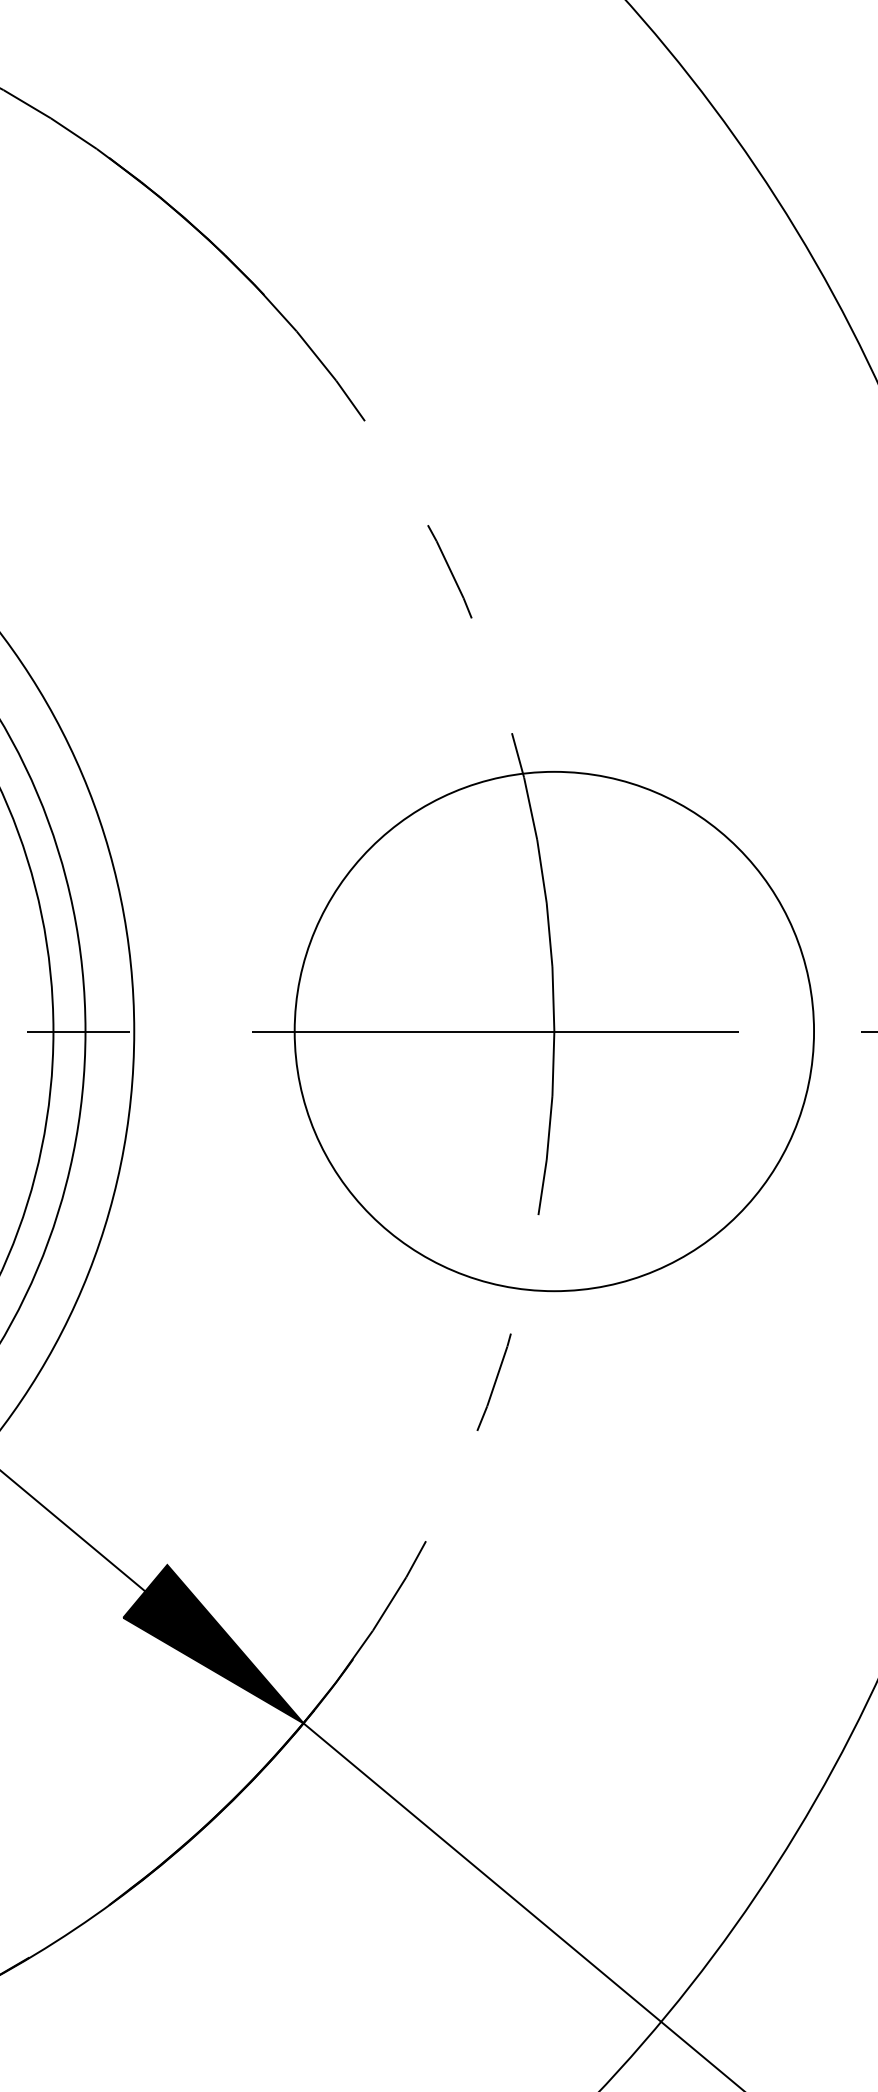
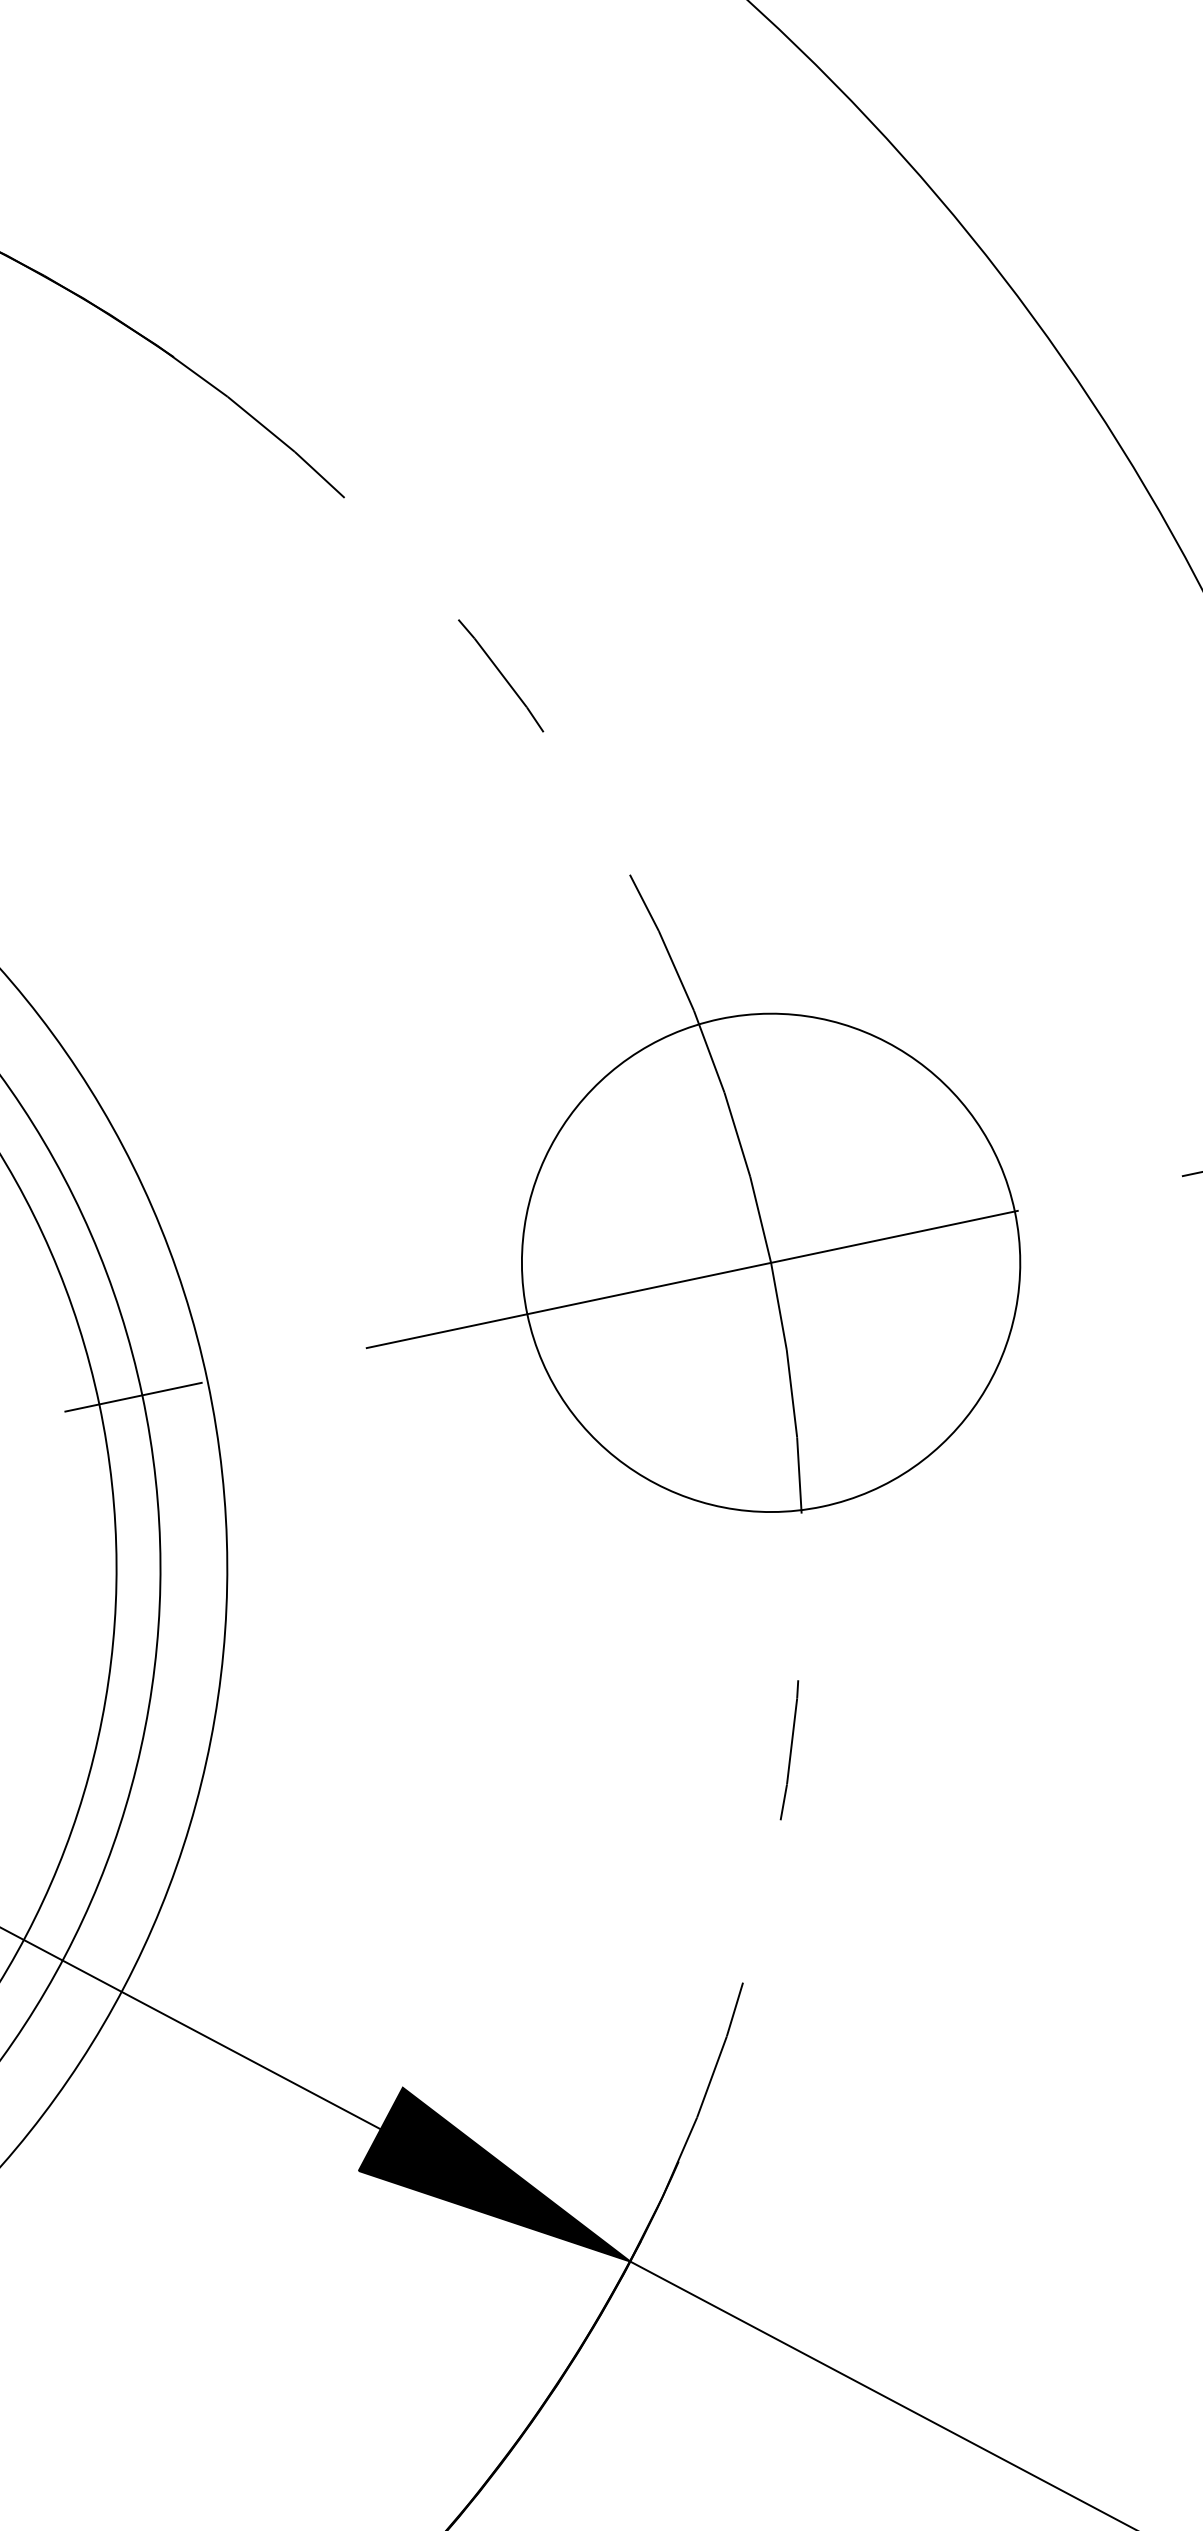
circle: (554, 1031) -> (771, 1262), size x0.7

